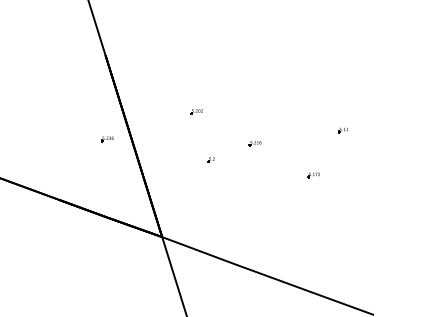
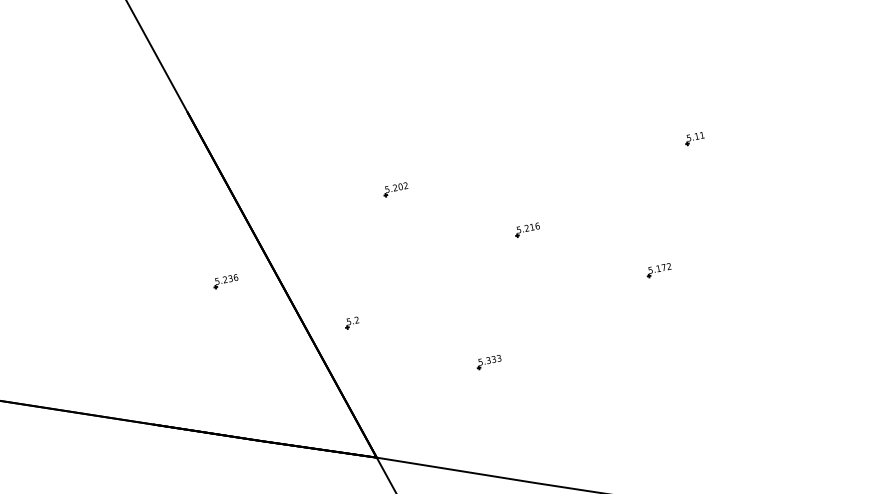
part: (342, 130) -> (693, 139), moved
part: (210, 159) -> (350, 322), moved
part: (224, 202) -> (488, 362), added

